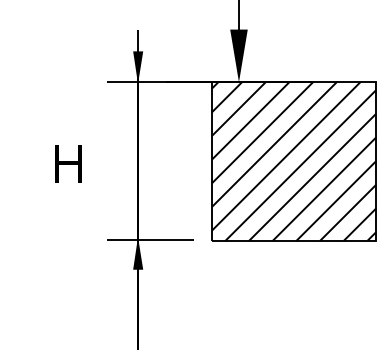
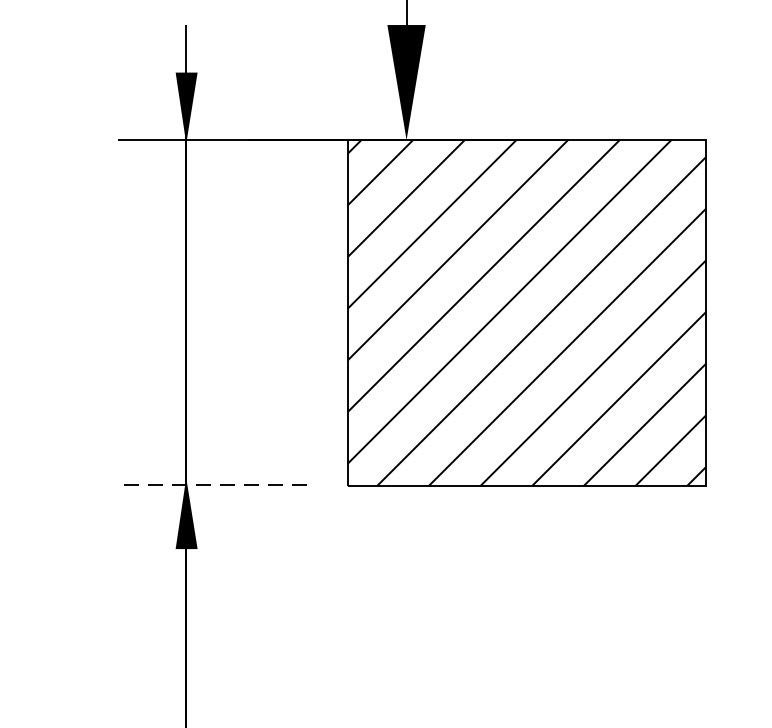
fill: (68, 164) -> (34, 319), removed
line: (149, 240) -> (211, 485), solid -> dashed

